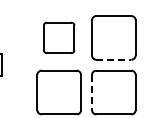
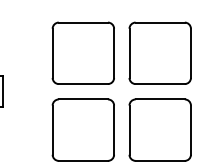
part: (58, 37) -> (82, 52), size x1.43
line: (114, 59) -> (161, 83), dashed -> solid
line: (92, 93) -> (130, 131), dashed -> solid

